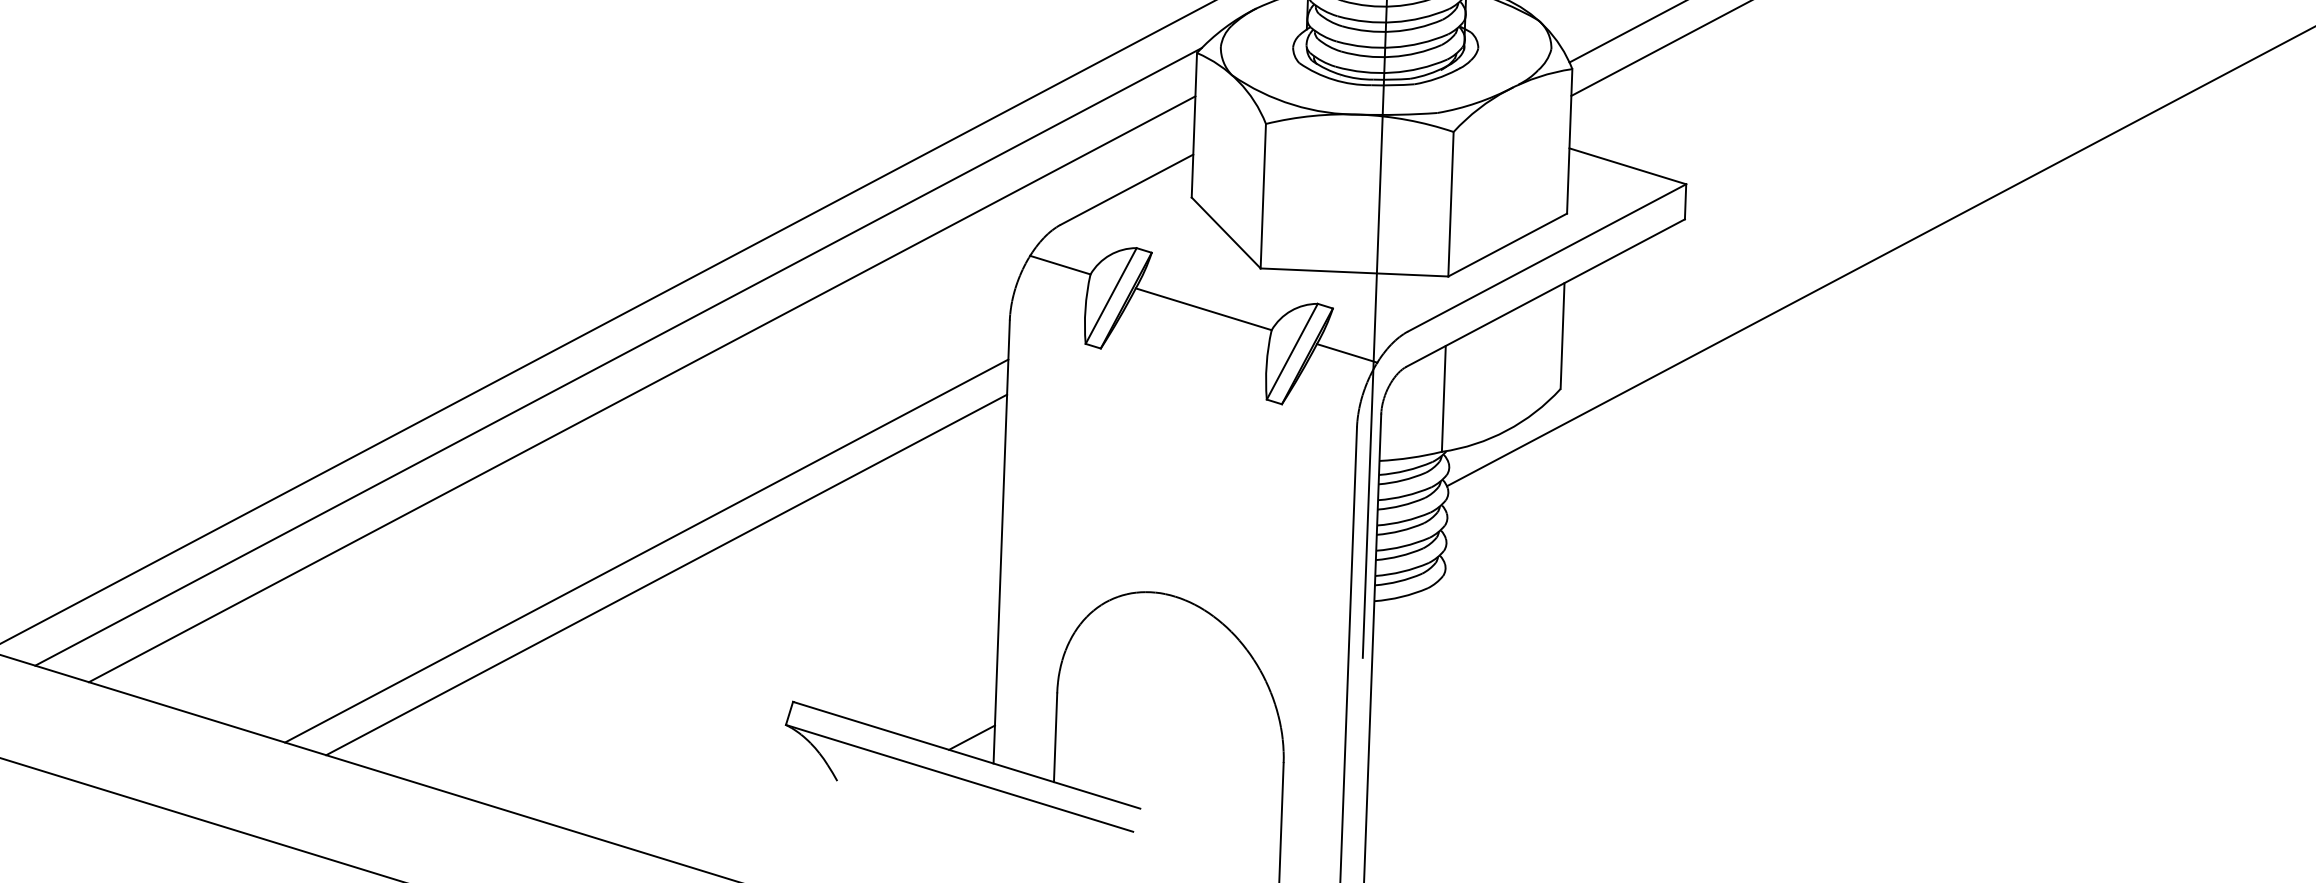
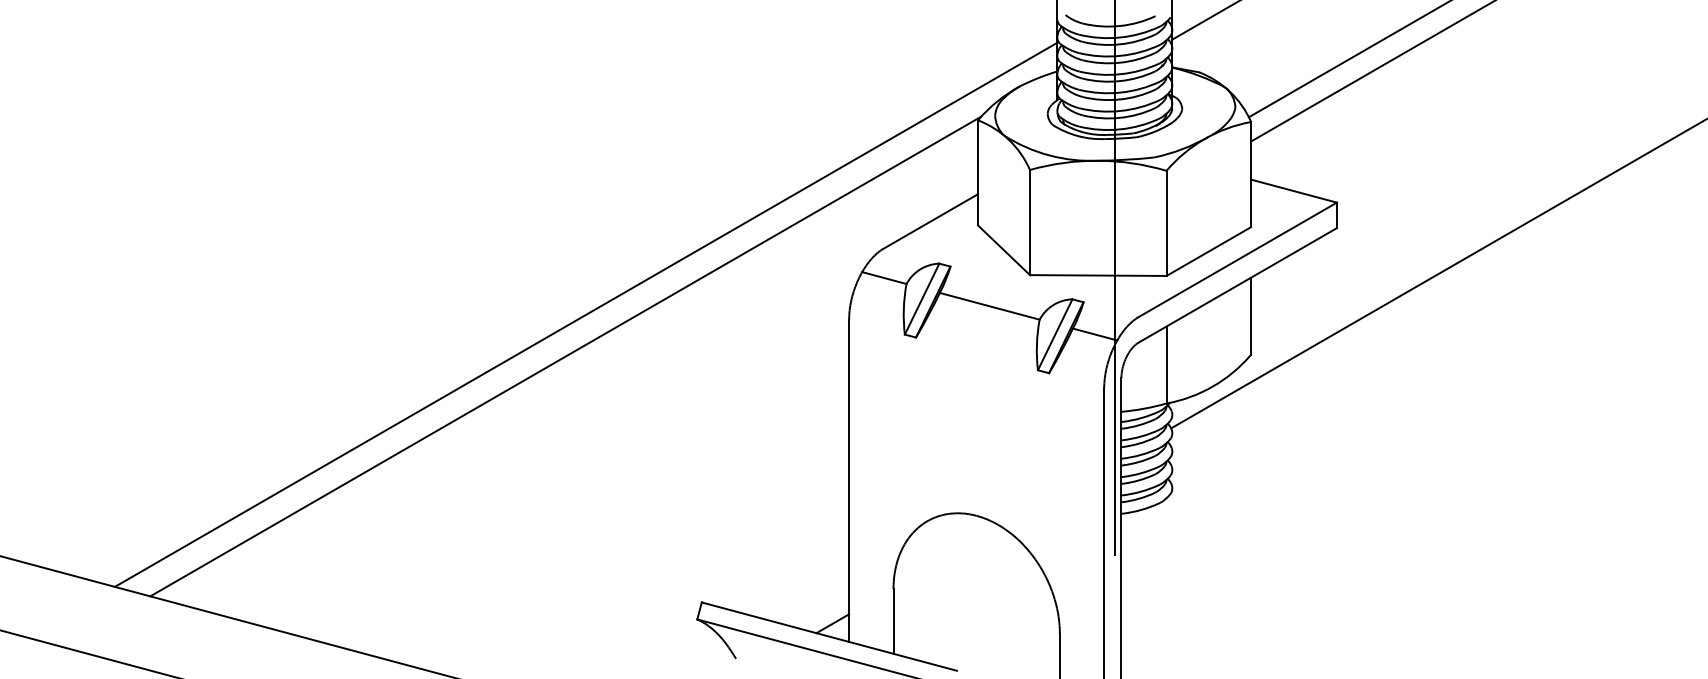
line: (641, 388) -> (583, 378), removed
line: (646, 550) -> (591, 496), removed
line: (666, 574) -> (606, 513), removed

